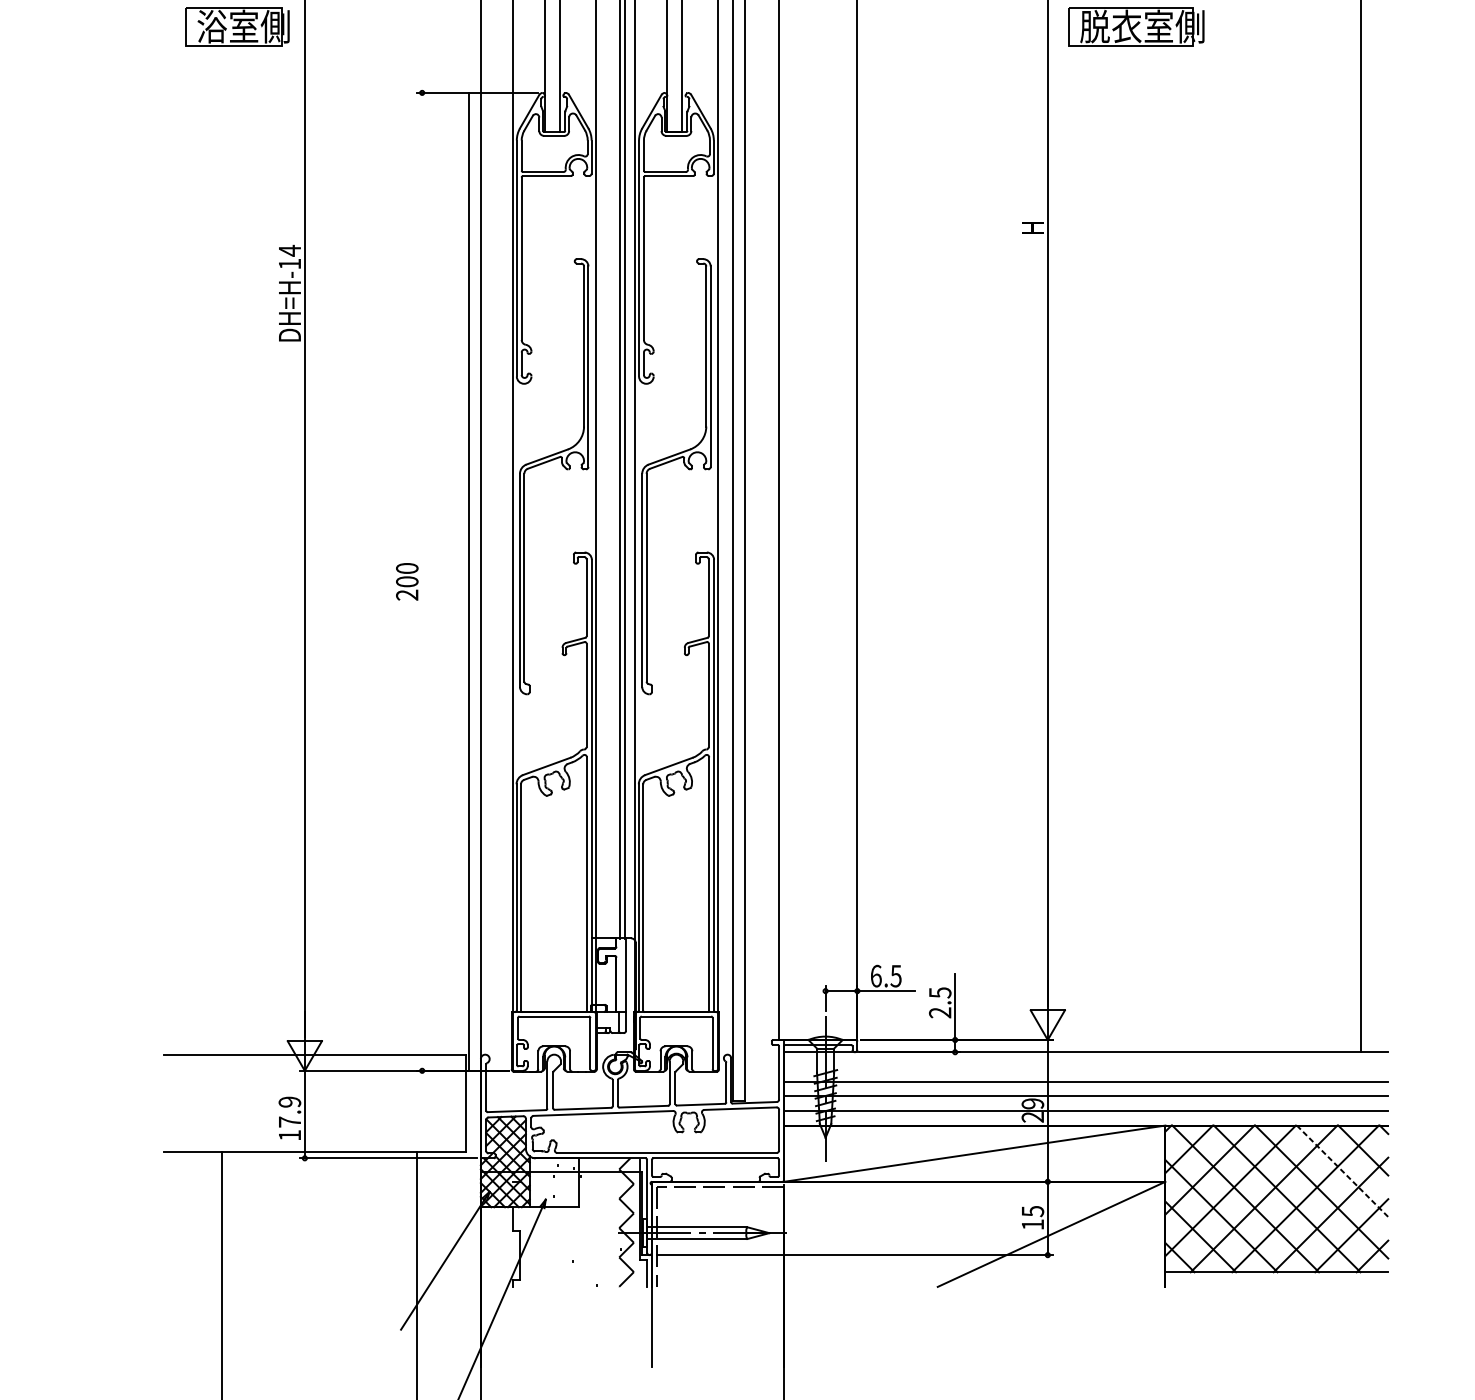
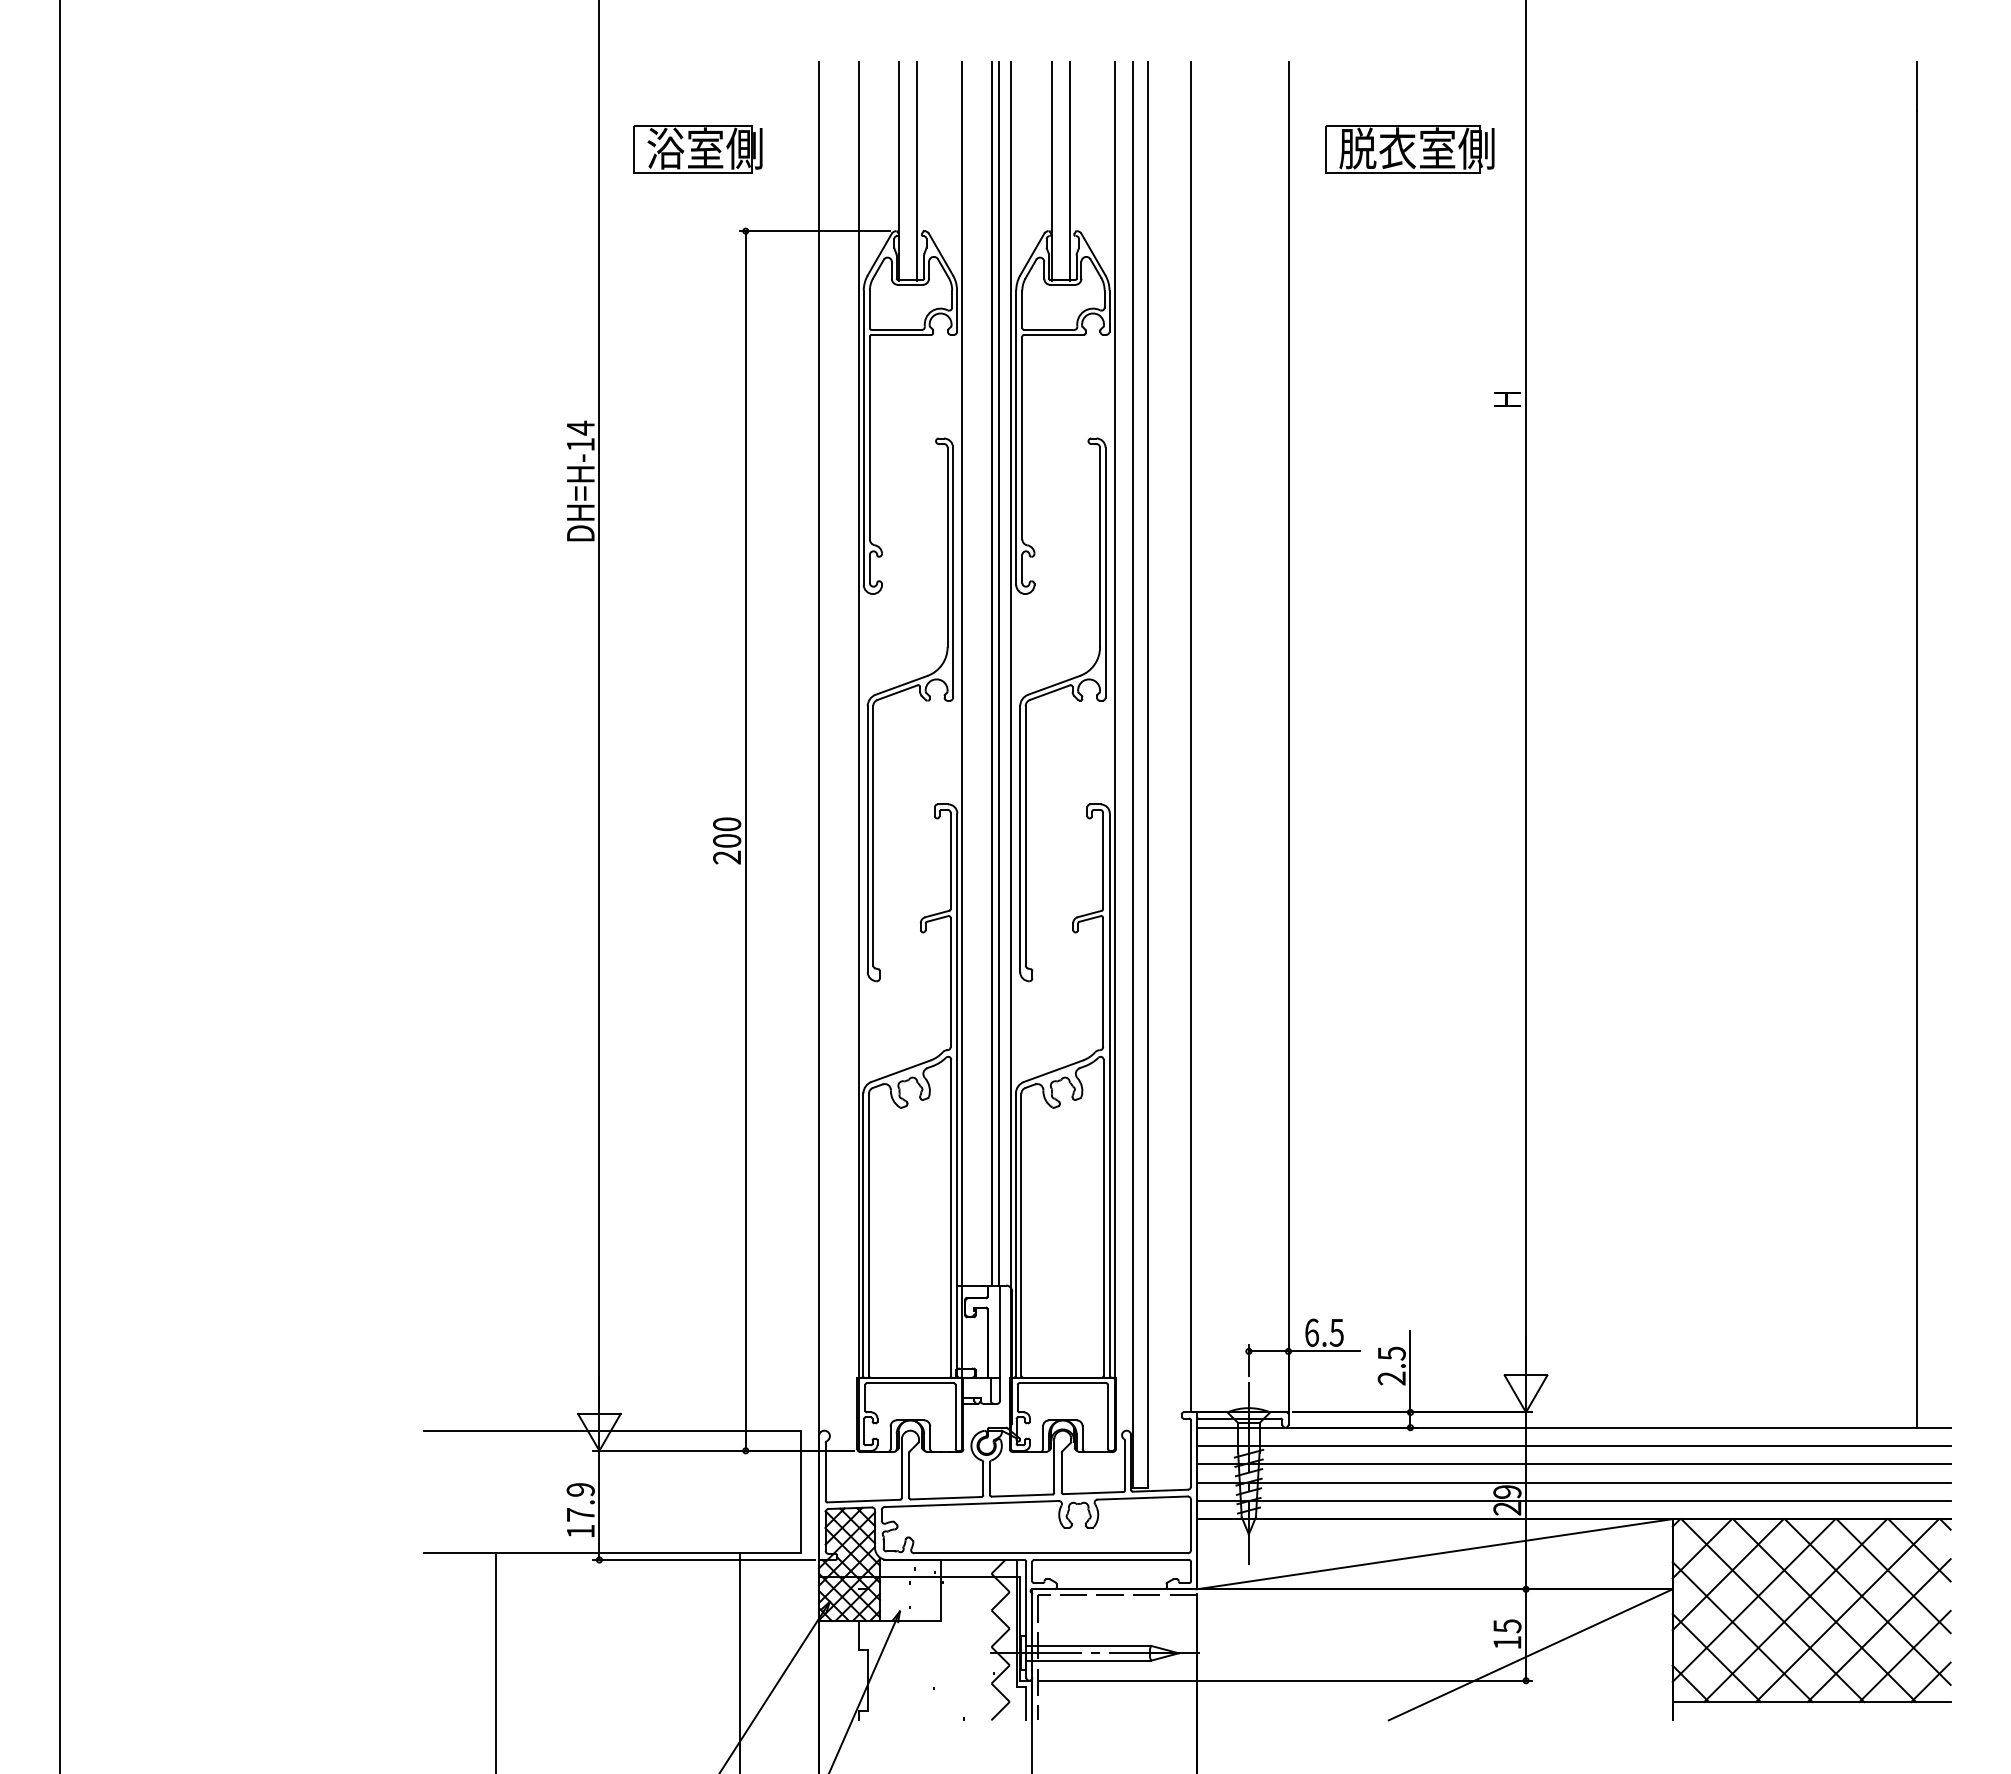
part: (237, 27) -> (697, 149), moved
part: (1136, 27) -> (1409, 149), moved
line: (468, 581) -> (745, 840), moved
line: (1085, 1066) -> (1573, 1445), added
line: (1342, 1171) -> (1893, 1576), dashed -> solid

